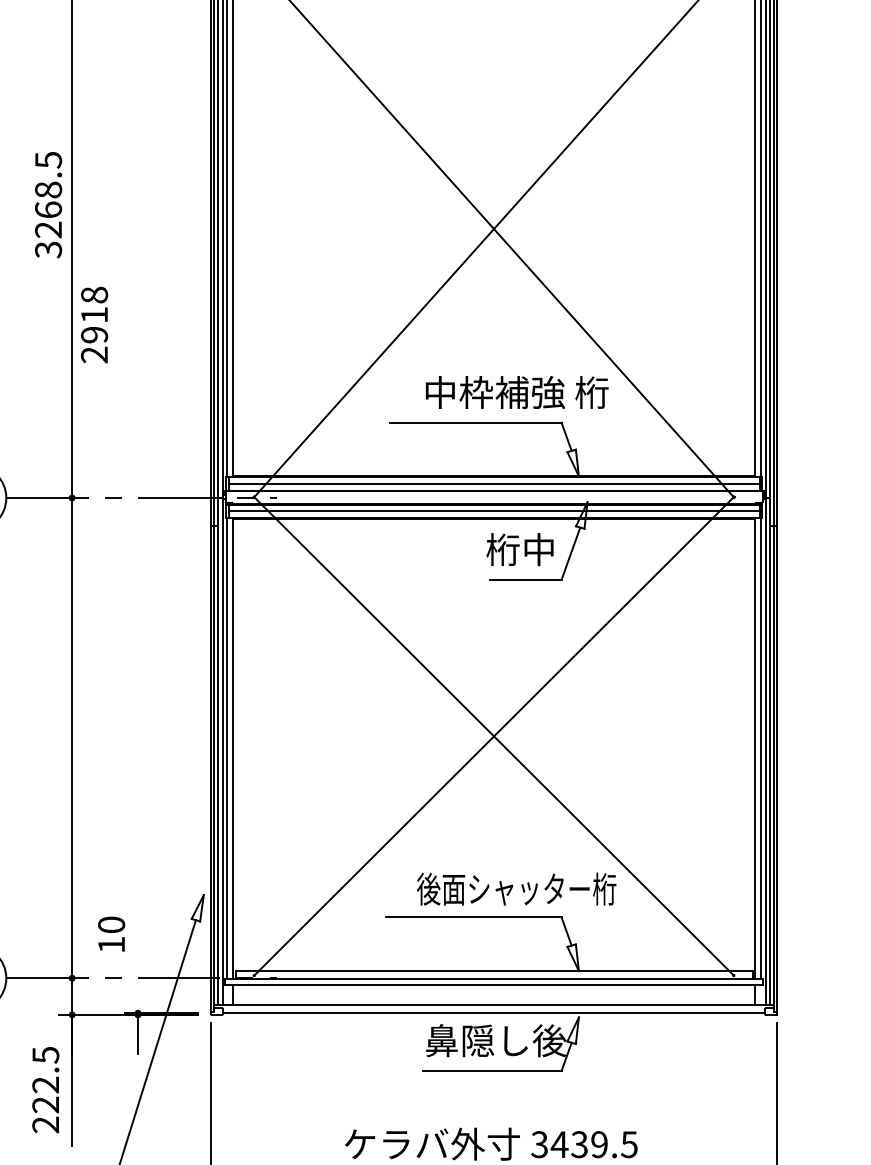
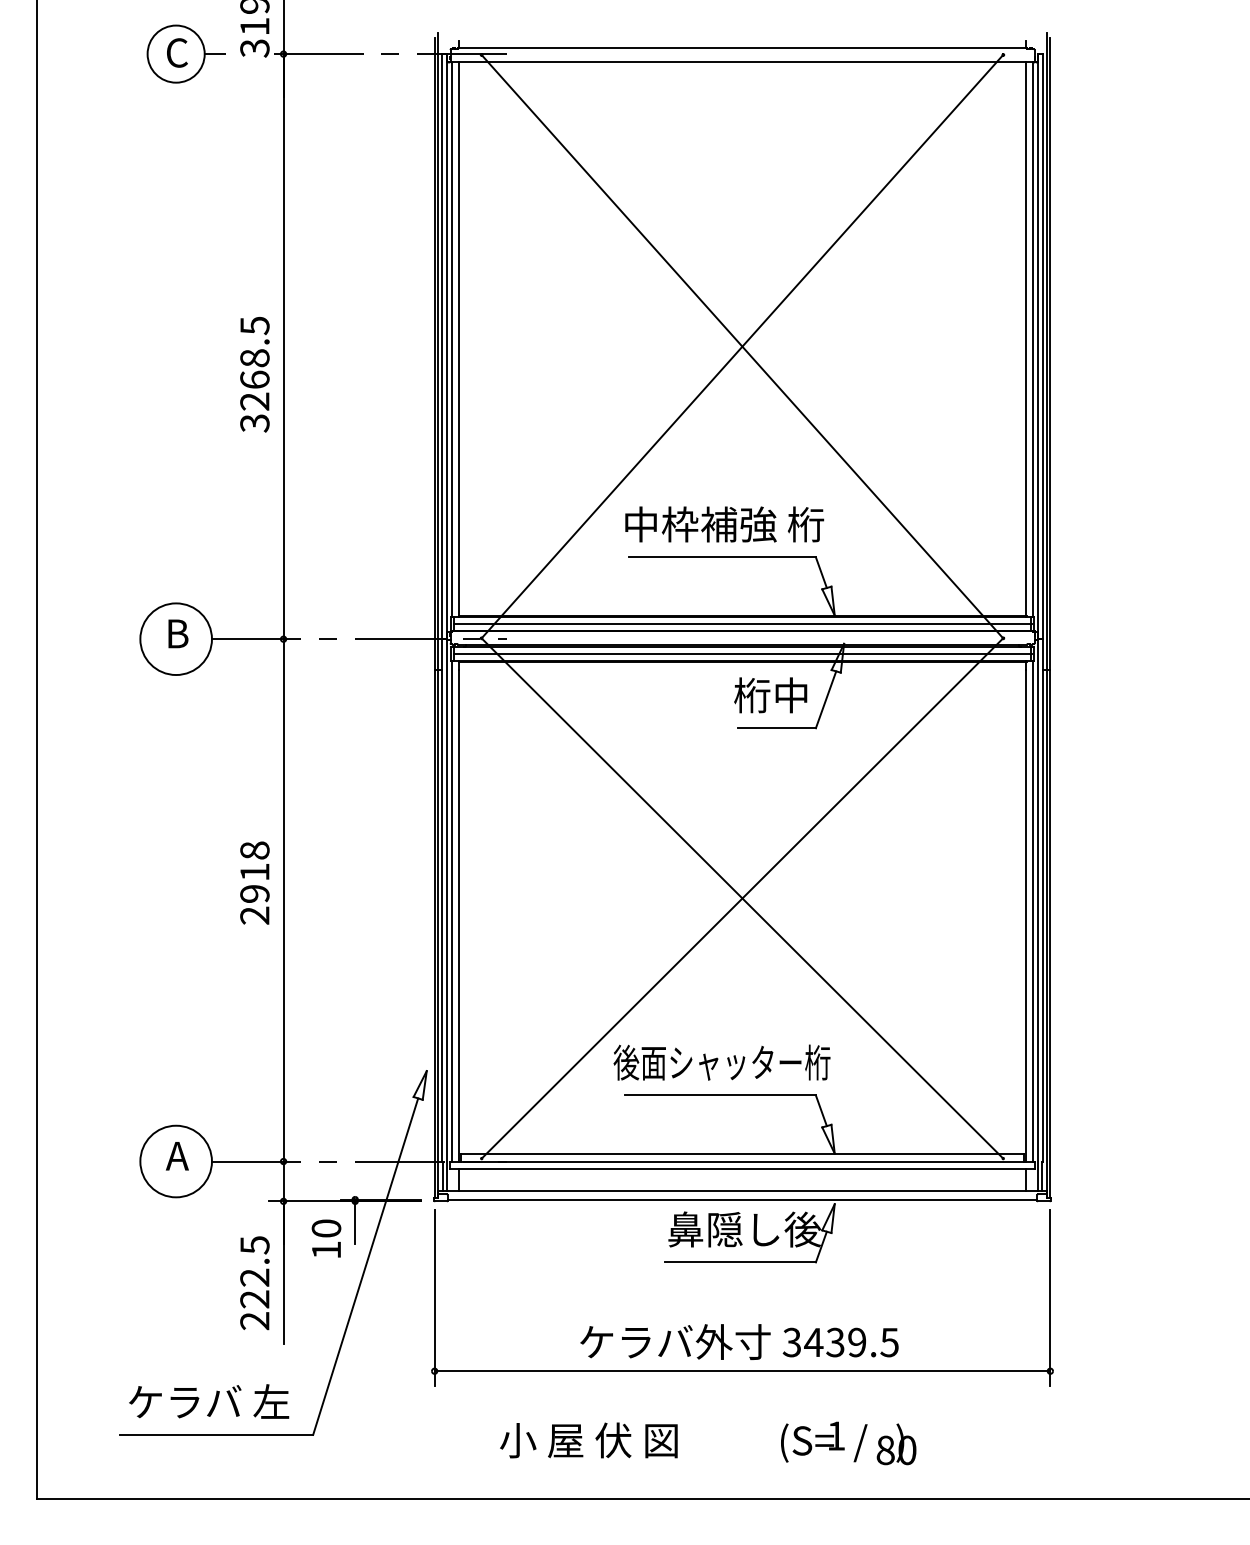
text: (48, 204) -> (254, 374), moved
text: (94, 324) -> (254, 882), moved
text: (517, 392) -> (724, 524), moved
text: (516, 889) -> (721, 1062), moved
text: (111, 934) -> (326, 1238), moved

